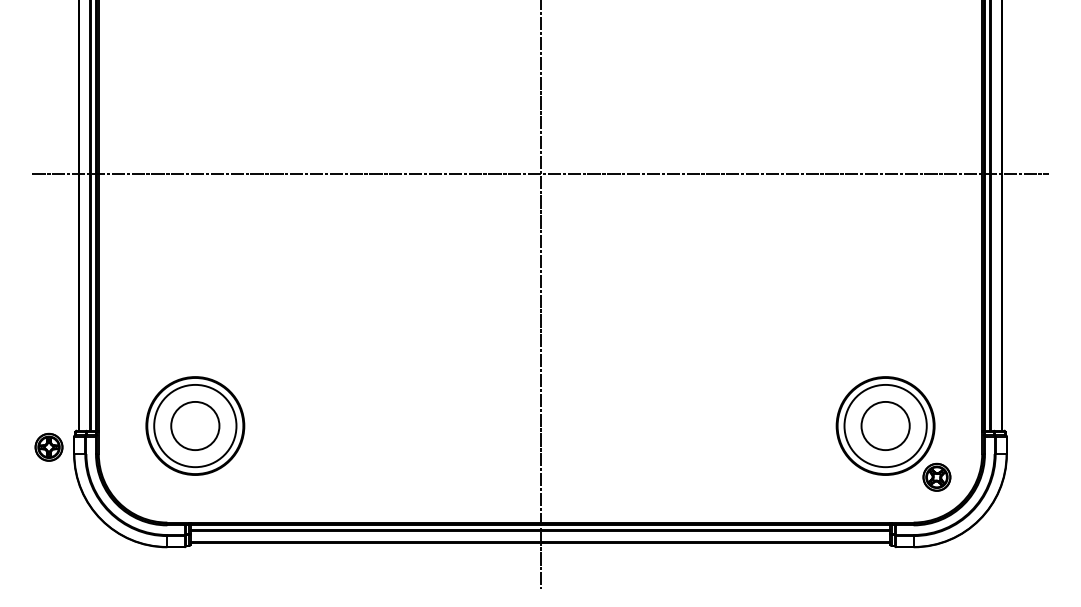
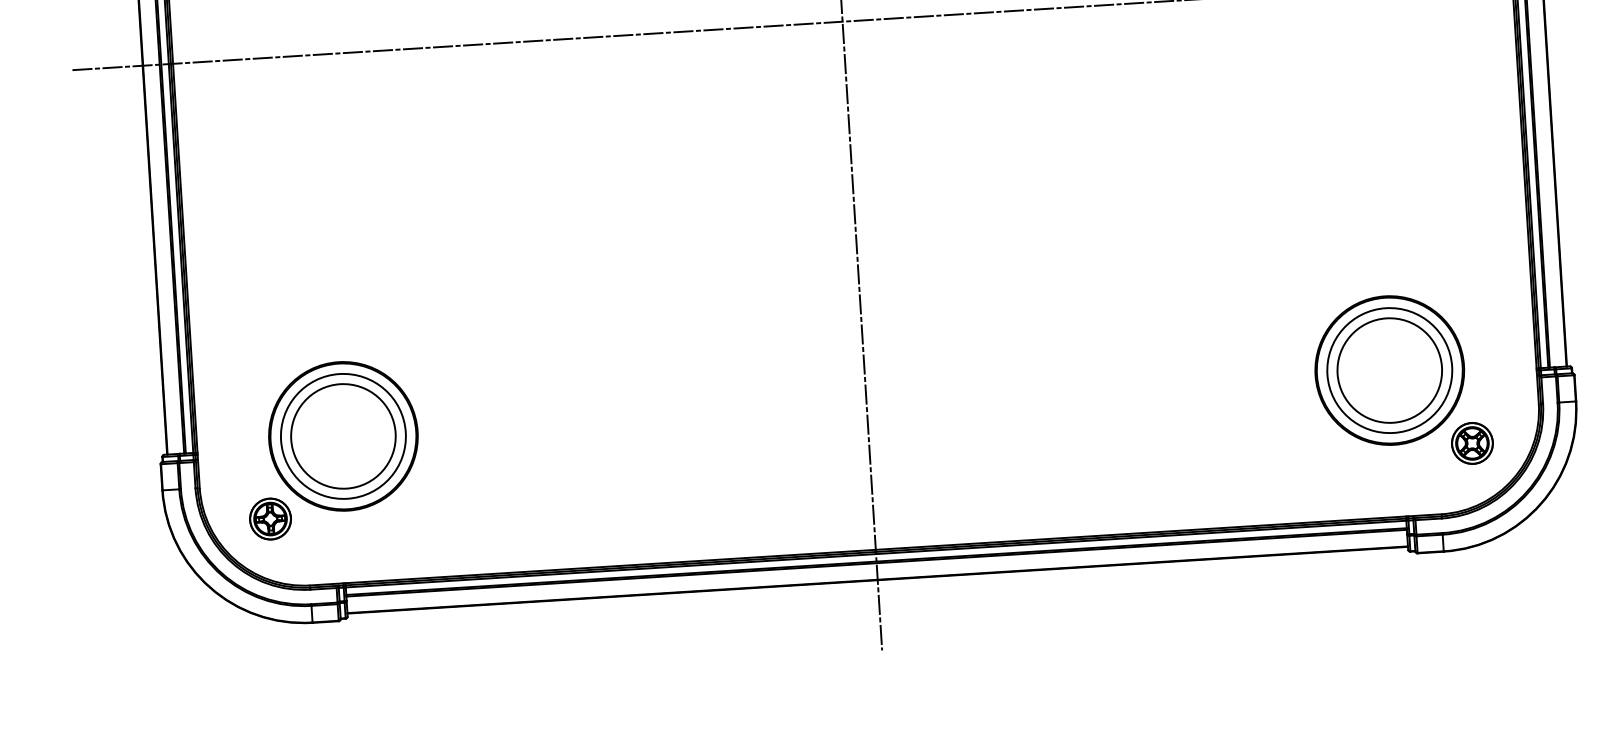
circle: (194, 425) -> (342, 435), size x1.43
circle: (885, 425) -> (1389, 369), size x1.43
part: (48, 446) -> (269, 517), moved

